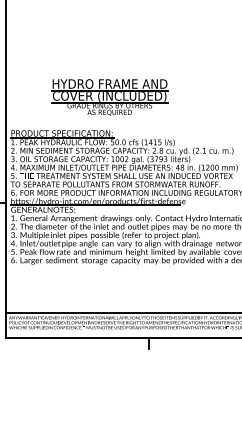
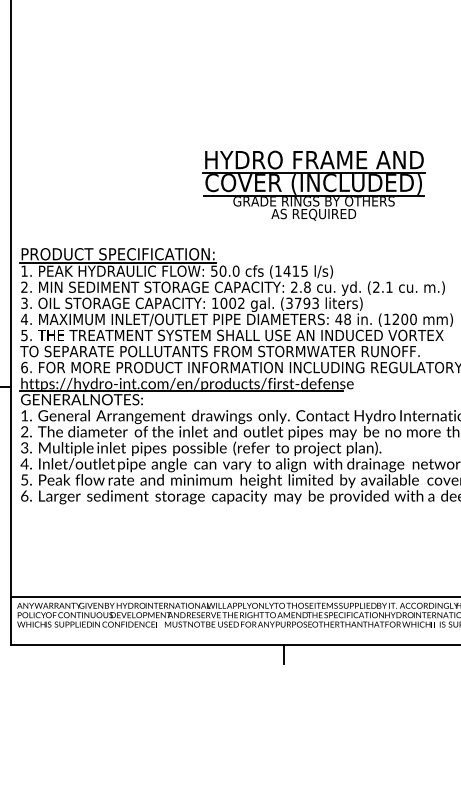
part: (109, 97) -> (313, 185), moved

